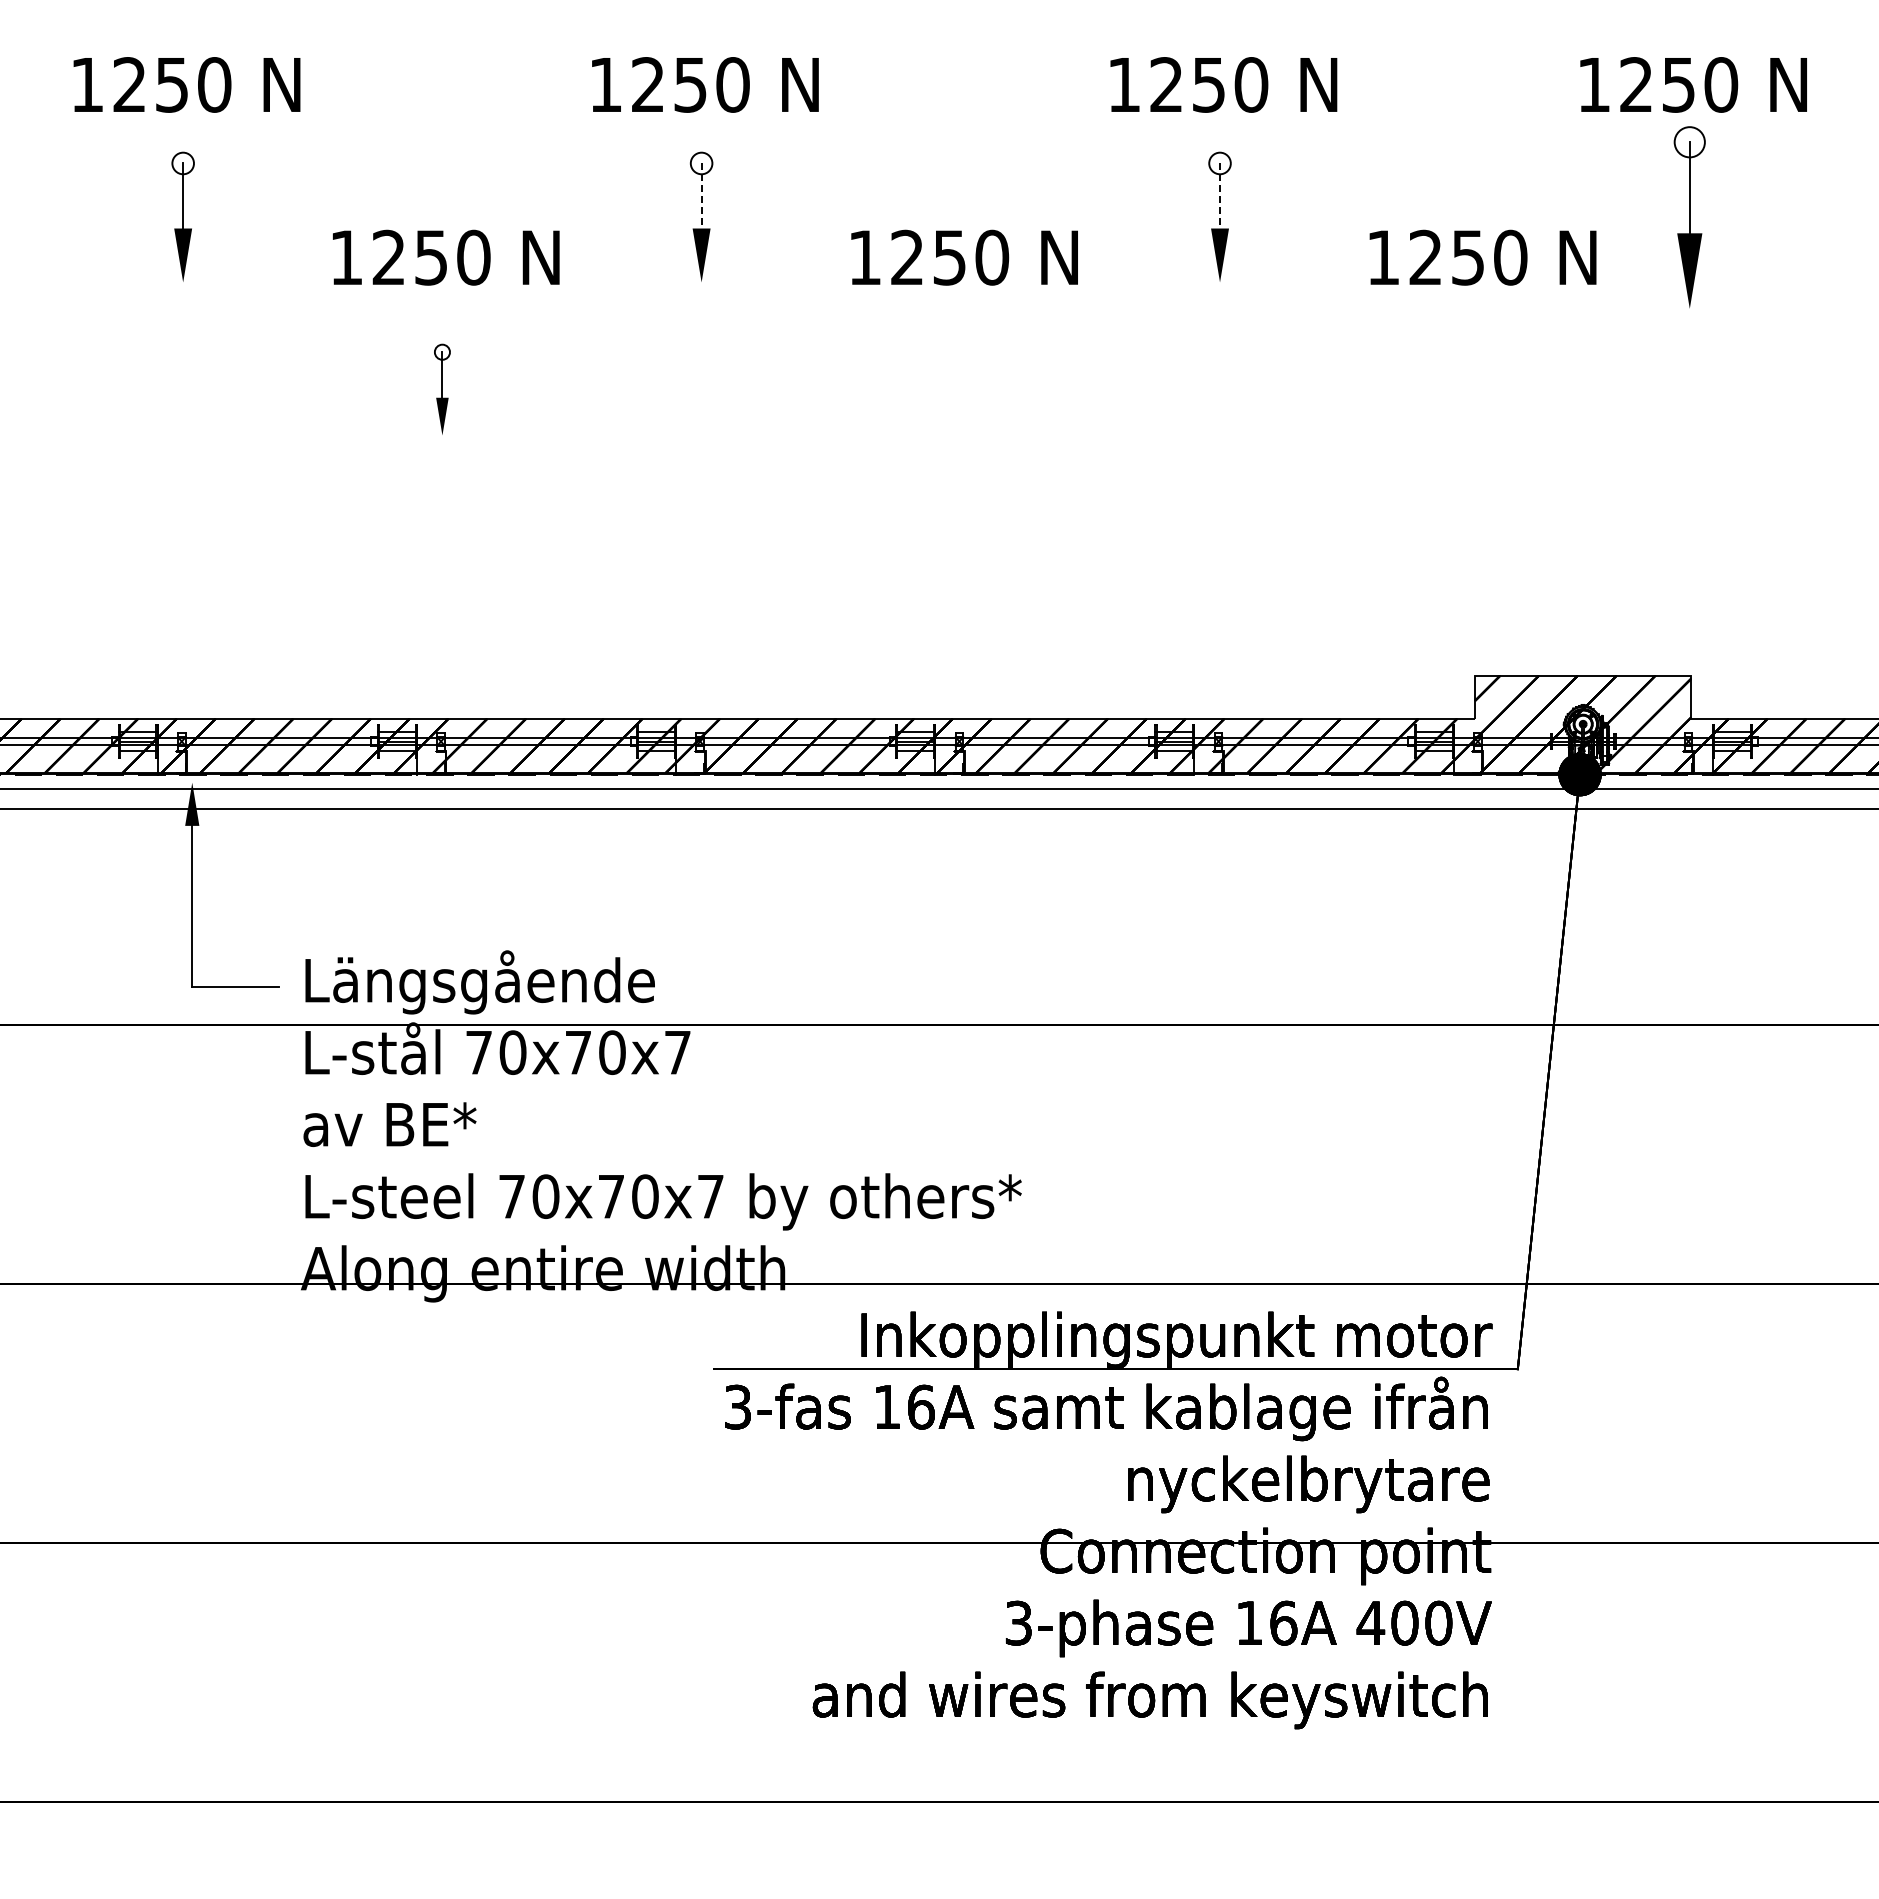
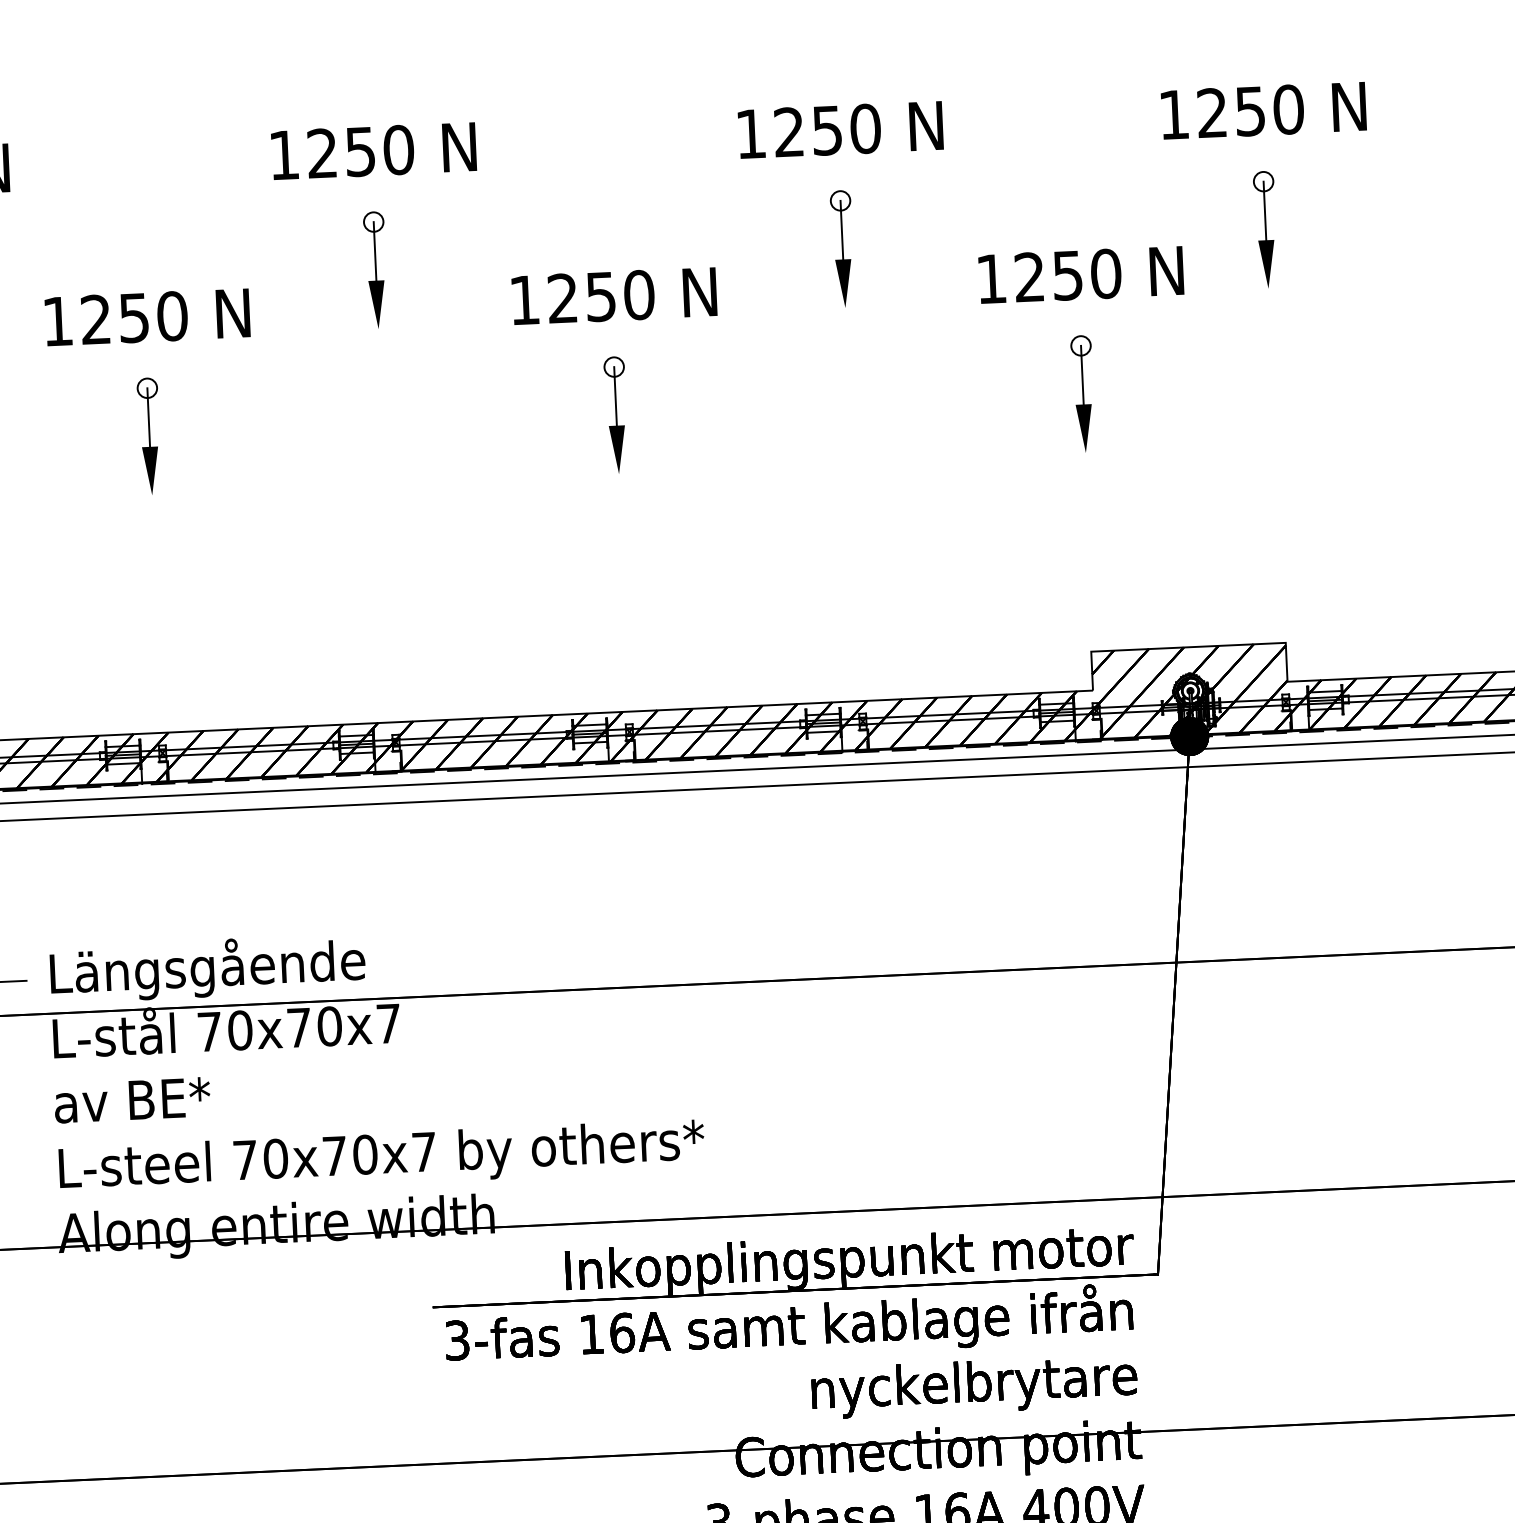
line: (701, 196) -> (374, 251), dashed -> solid
line: (1220, 196) -> (842, 230), dashed -> solid
part: (1689, 216) -> (1265, 229), size x0.71
part: (442, 389) -> (149, 436), size x1.43
part: (960, 389) -> (616, 415), added
part: (1478, 389) -> (1082, 393), added

